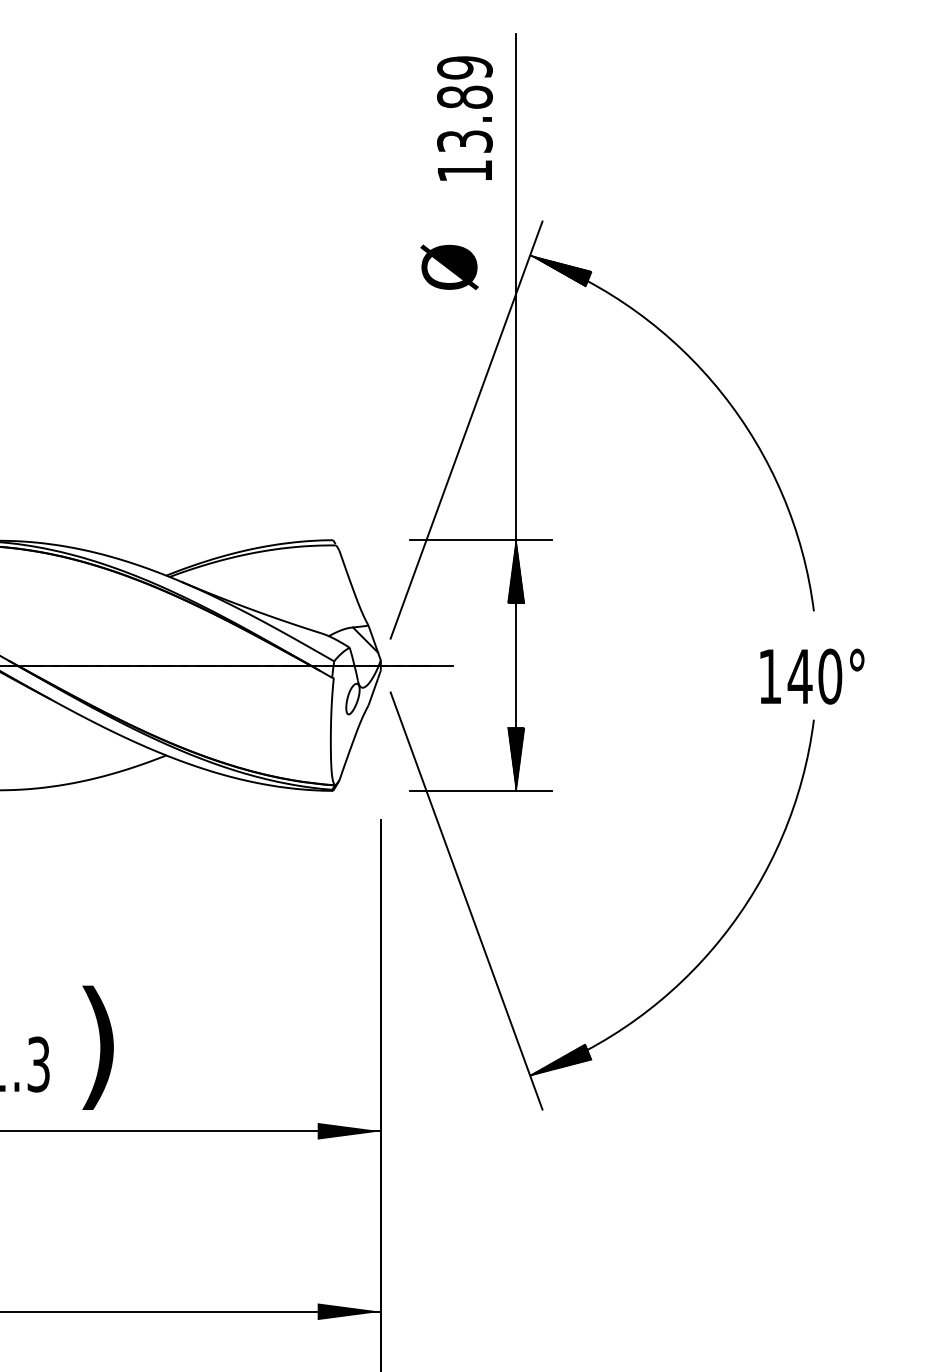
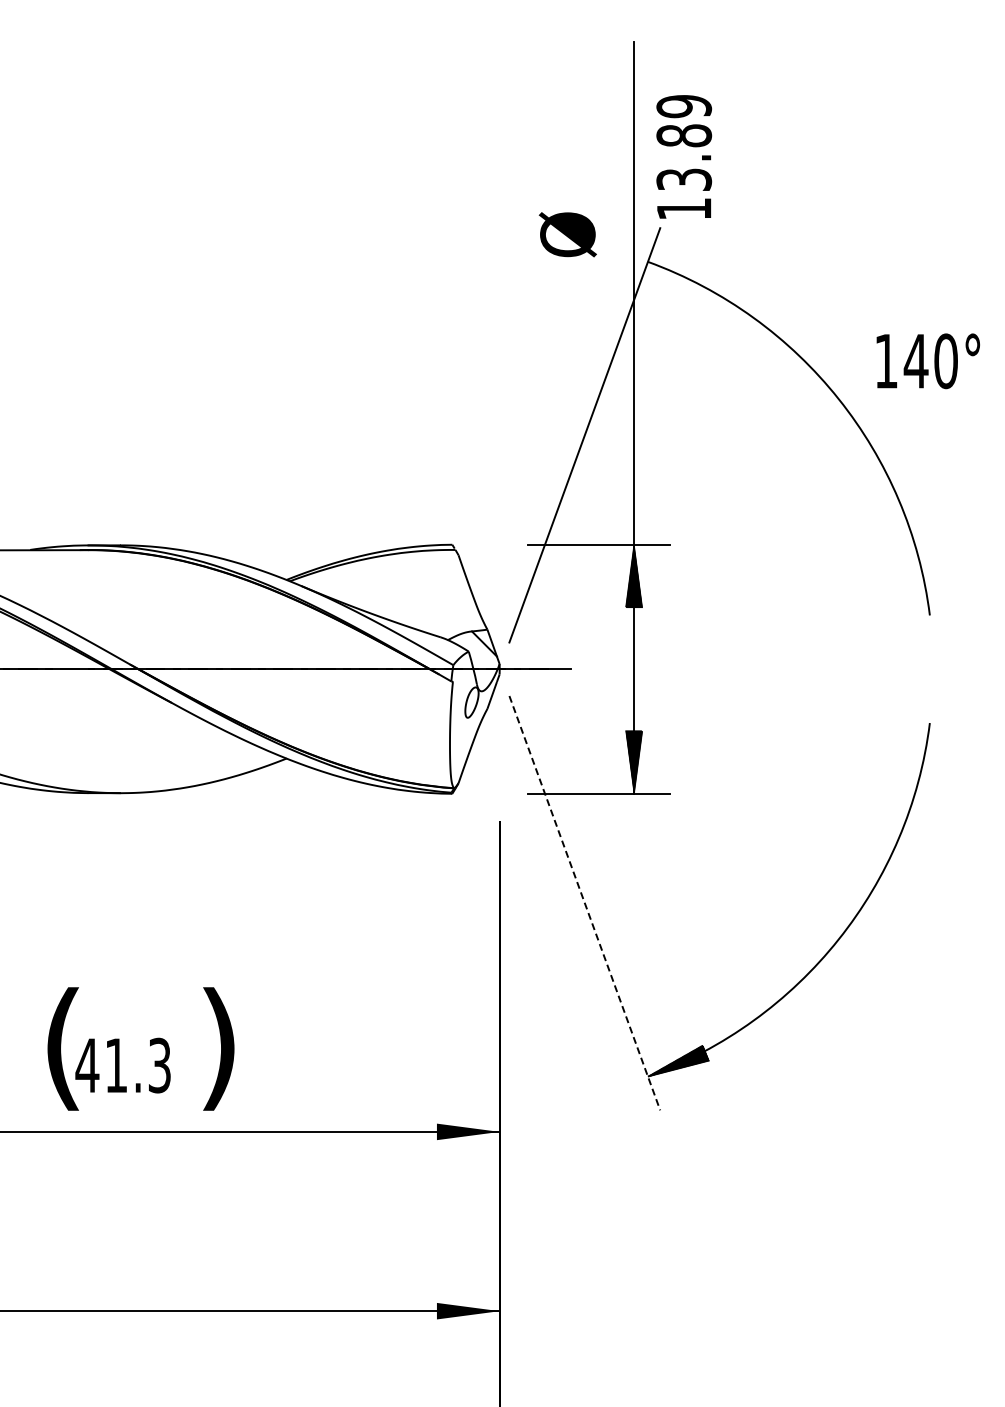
text: (465, 118) -> (684, 156), moved
text: (449, 267) -> (567, 234), moved
hatch: (560, 270) -> (678, 276), removed
text: (811, 676) -> (927, 361), moved
line: (467, 901) -> (585, 903), solid -> dashed

